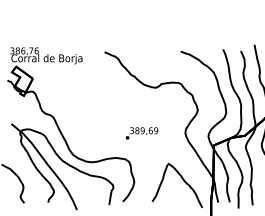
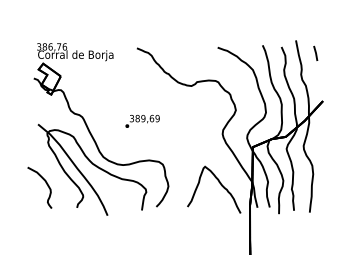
text: (141, 133) -> (142, 121), moved

